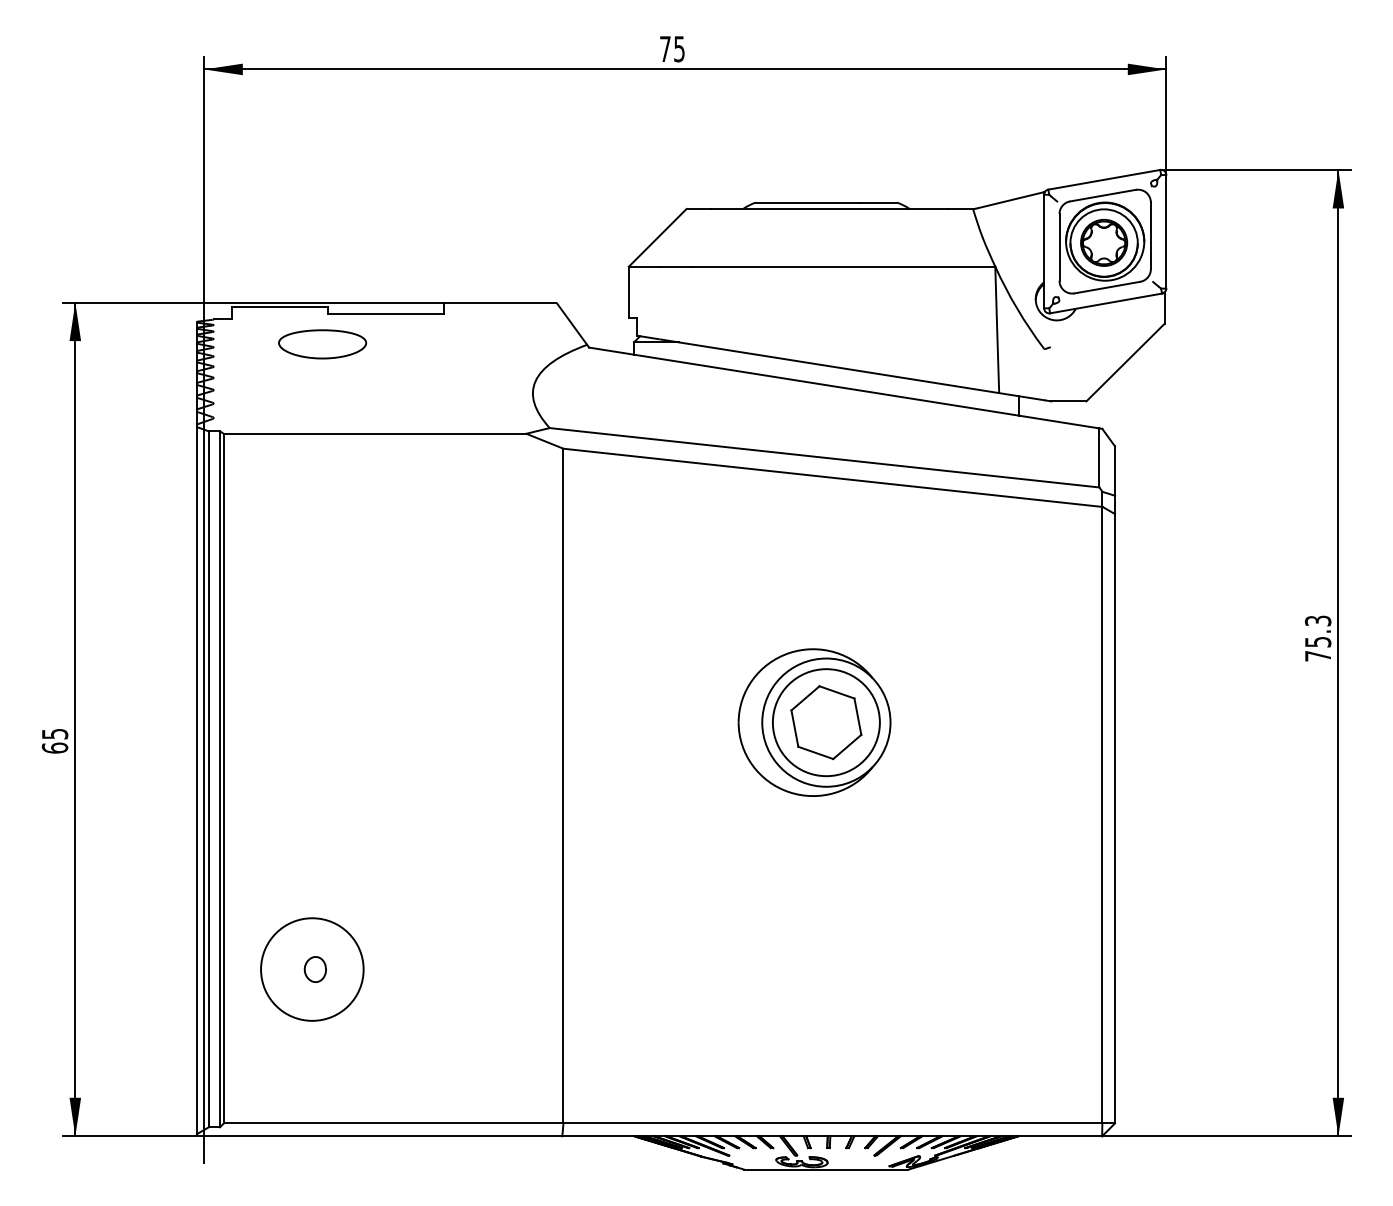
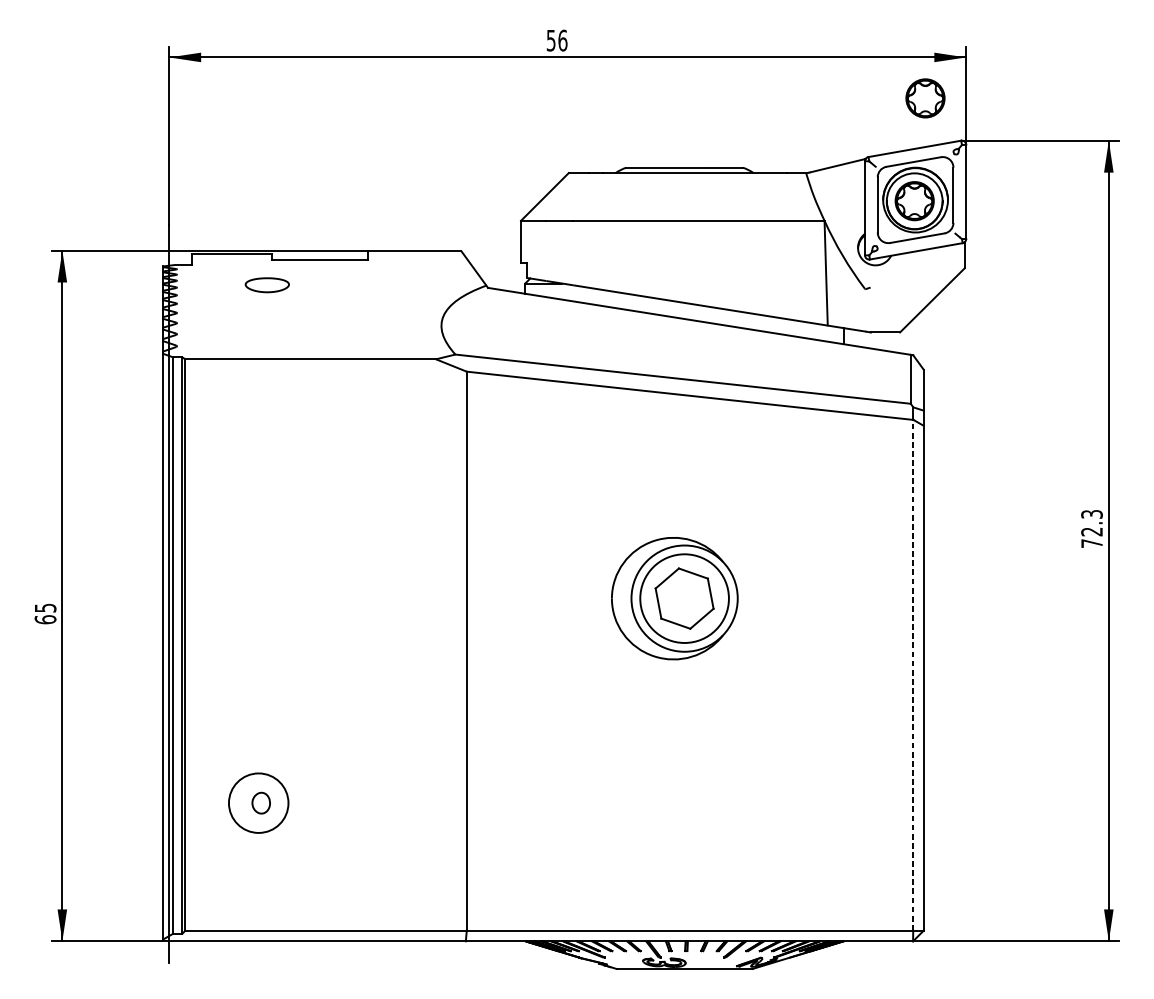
text: (672, 49) -> (557, 40), 75 -> 56
part: (1117, 118) -> (925, 98), added
part: (322, 344) -> (267, 285), size x0.6
text: (1318, 642) -> (1092, 532), 75.3 -> 72.3
line: (1102, 814) -> (913, 674), solid -> dashed
circle: (312, 969) -> (258, 803), size x0.7

